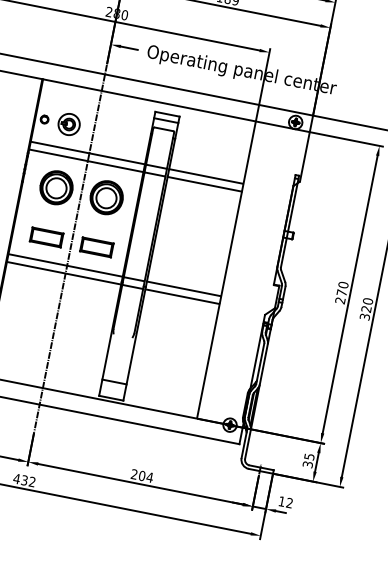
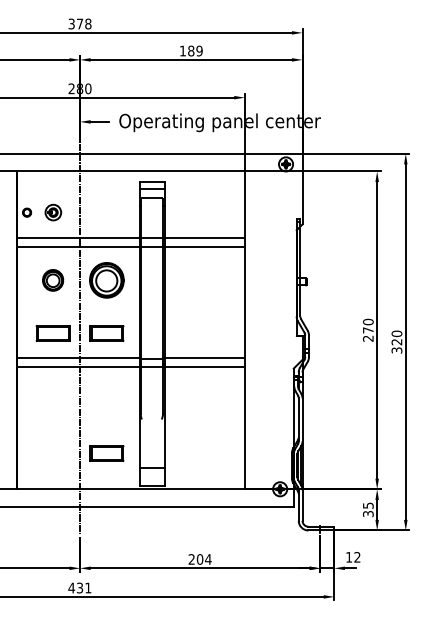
part: (69, 124) -> (53, 212), size x0.7
part: (55, 187) -> (52, 280), size x0.6
part: (74, 359) -> (106, 453), added
text: (32, 481) -> (88, 587), 432 -> 431

